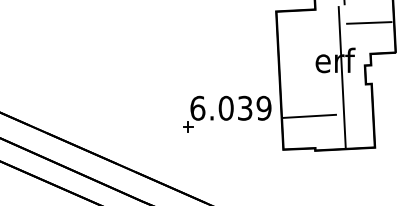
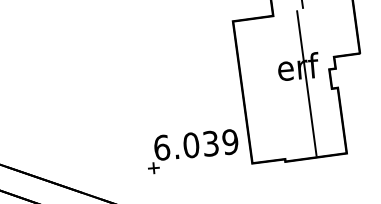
line: (369, 22) -> (330, 24), removed
part: (227, 113) -> (193, 150), moved
line: (309, 115) -> (276, 125), removed

